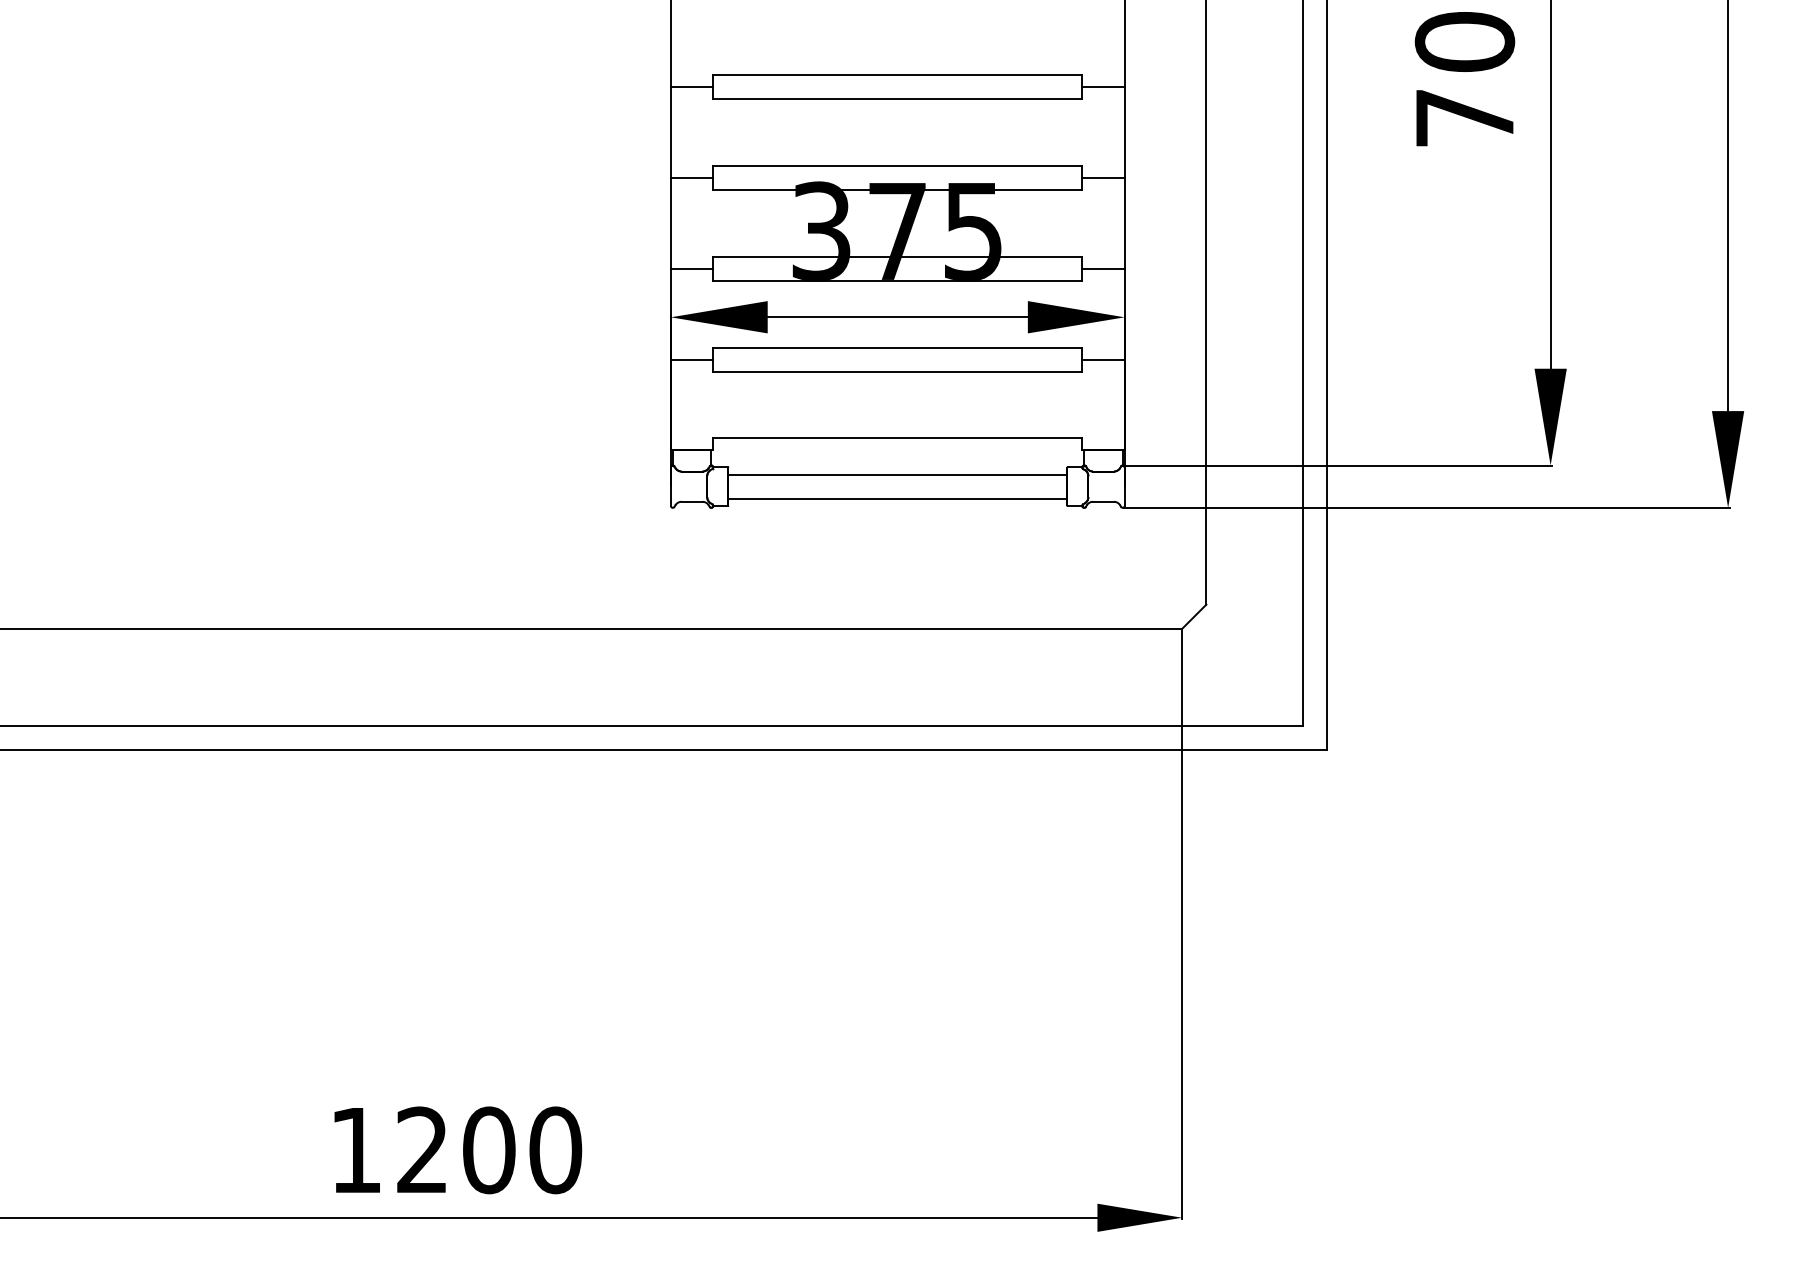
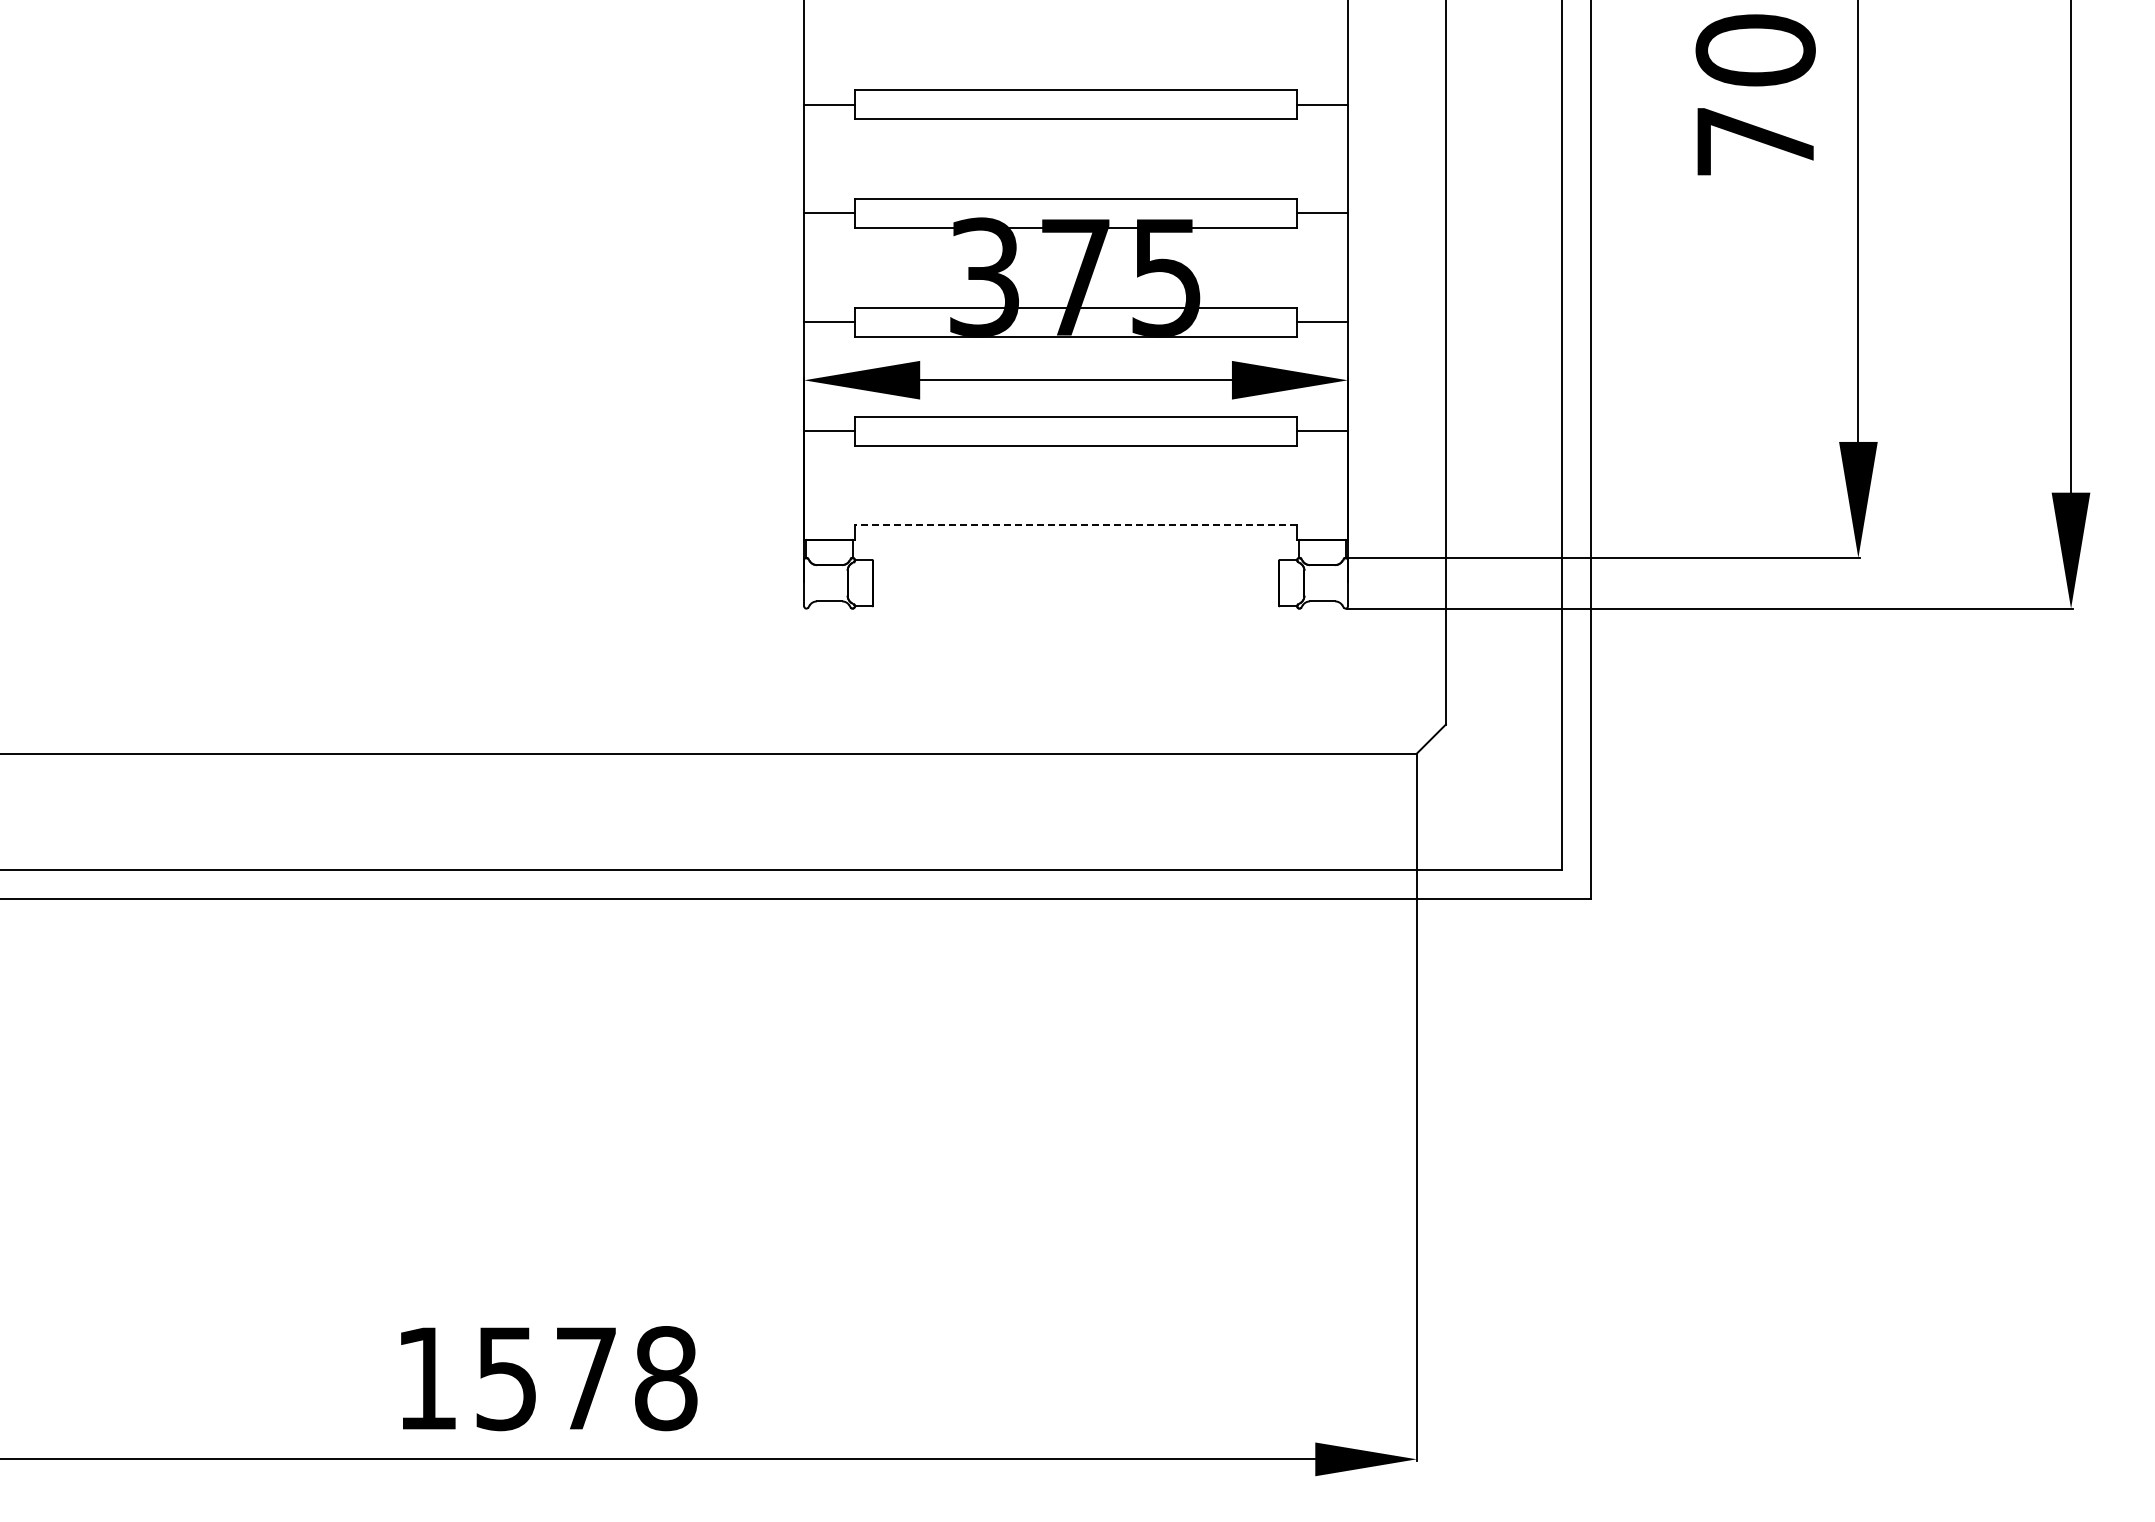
line: (897, 438) -> (1075, 525), solid -> dashed
line: (898, 474) -> (1076, 568), removed
line: (898, 498) -> (1076, 597), removed
text: (489, 1150) -> (586, 1378), 1200 -> 1578

